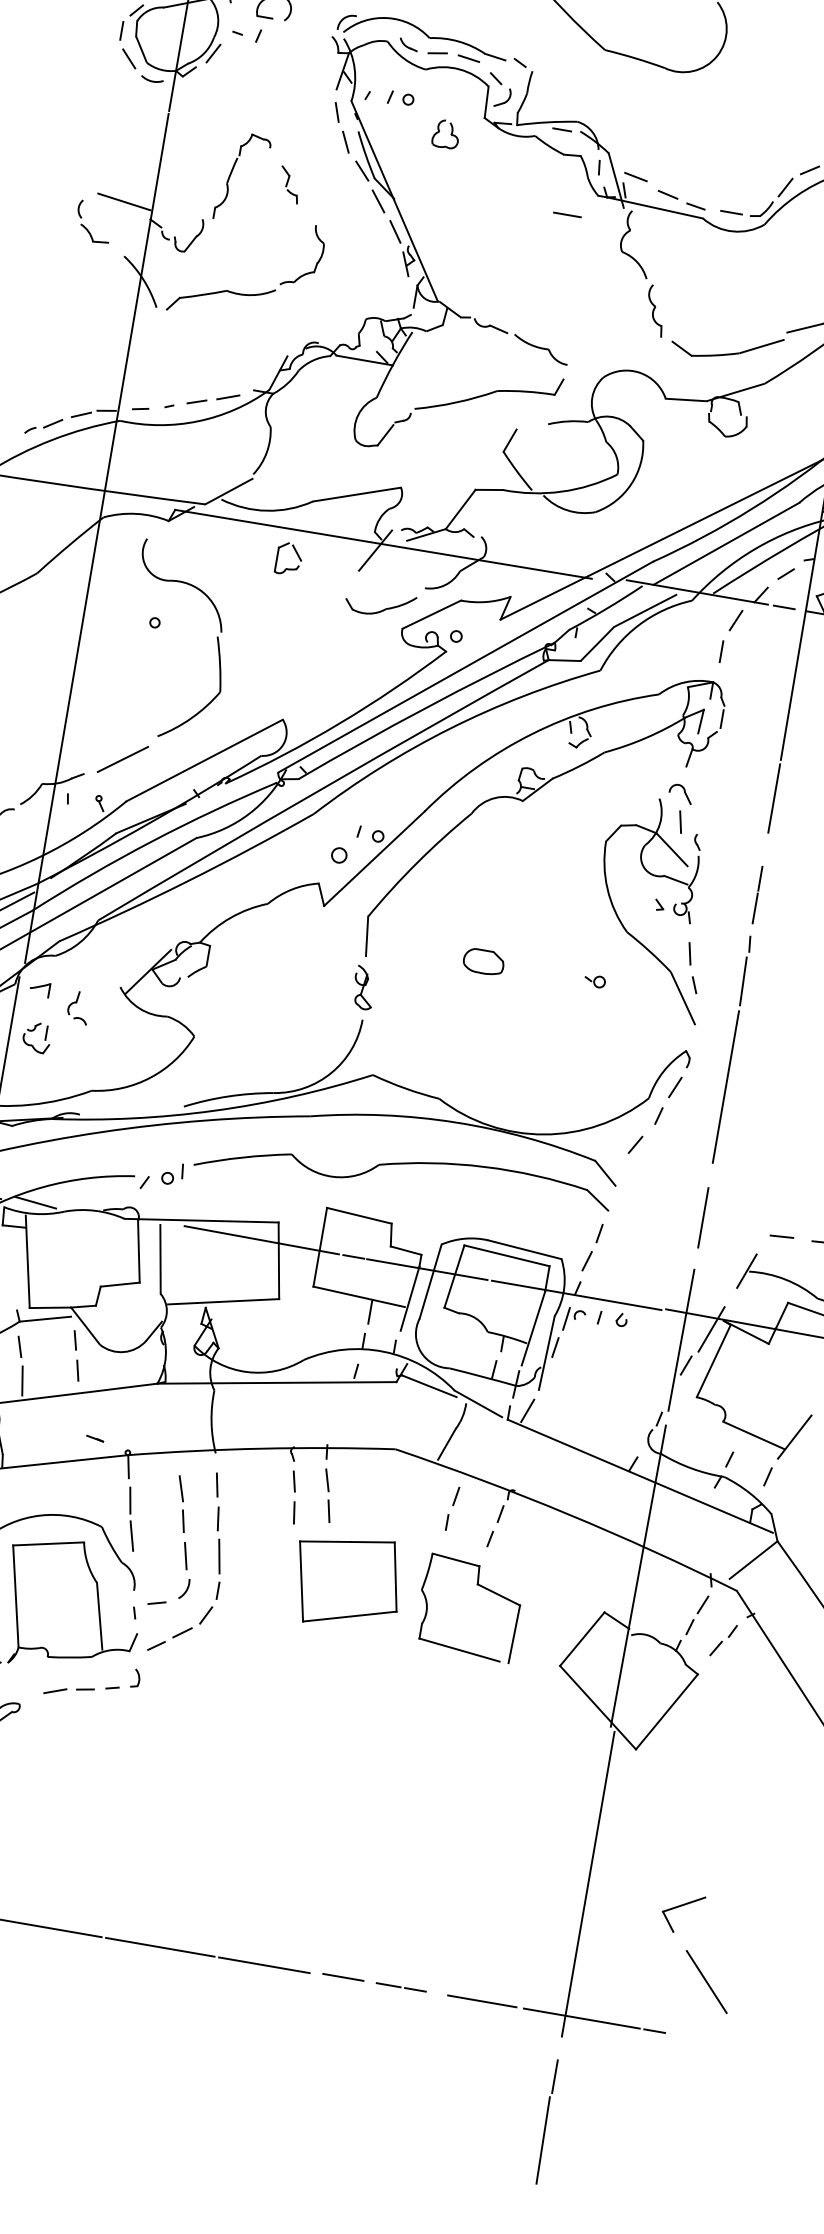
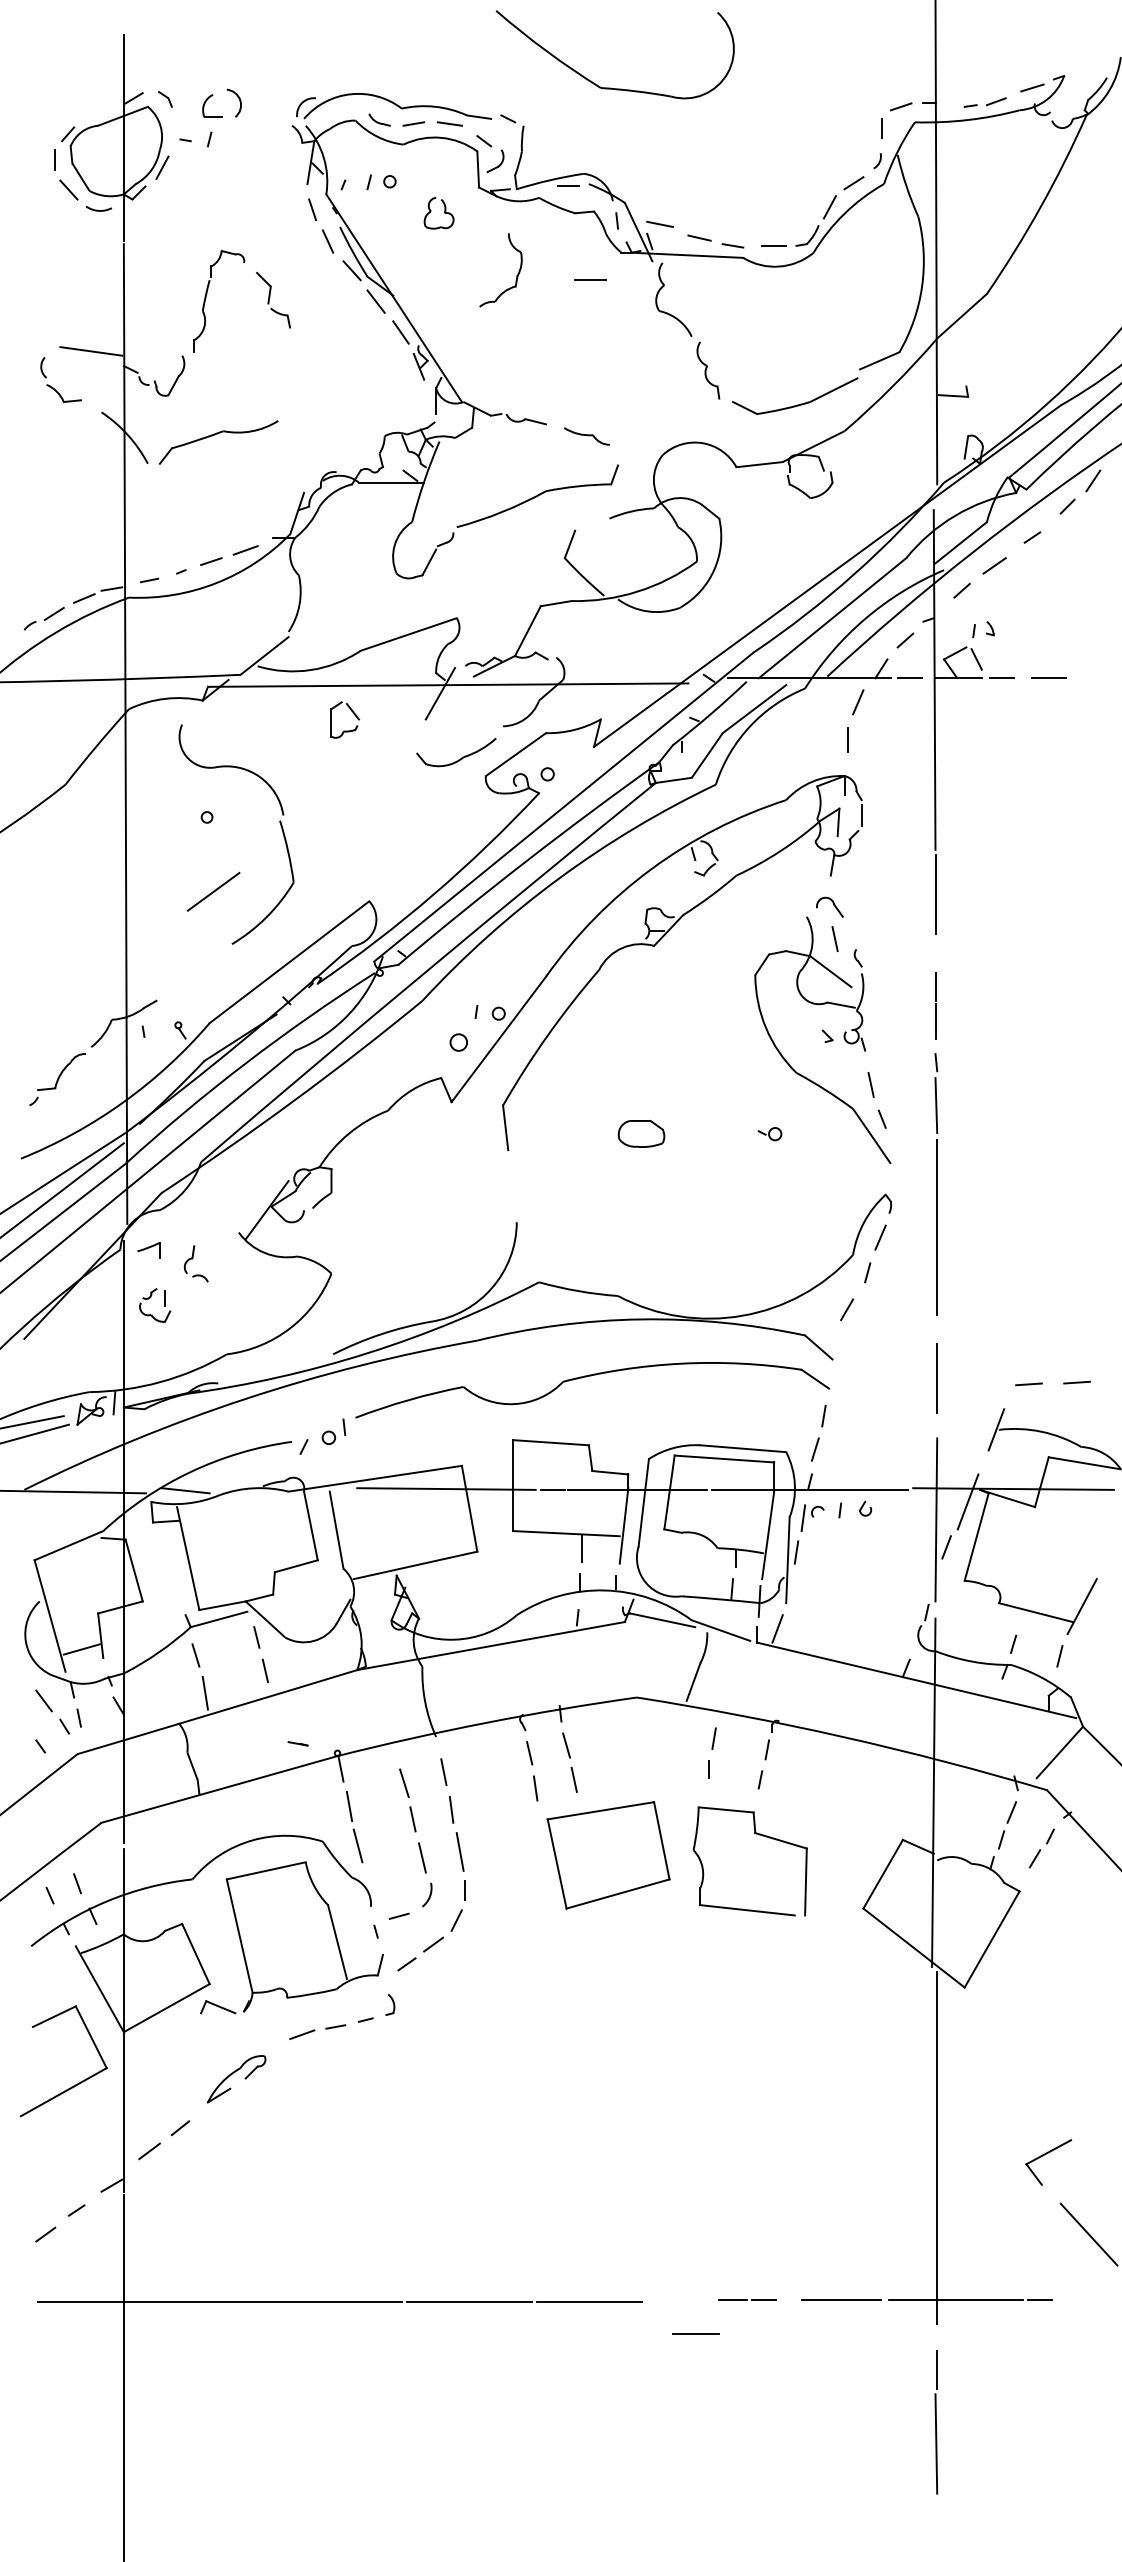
part: (289, 184) -> (272, 299), size x1.4
part: (316, 262) -> (516, 275), moved
part: (540, 349) -> (586, 436), size x0.7
line: (122, 759) -> (213, 891), moved
part: (363, 987) -> (511, 1186), removed
line: (343, 1977) -> (695, 2333), moved

